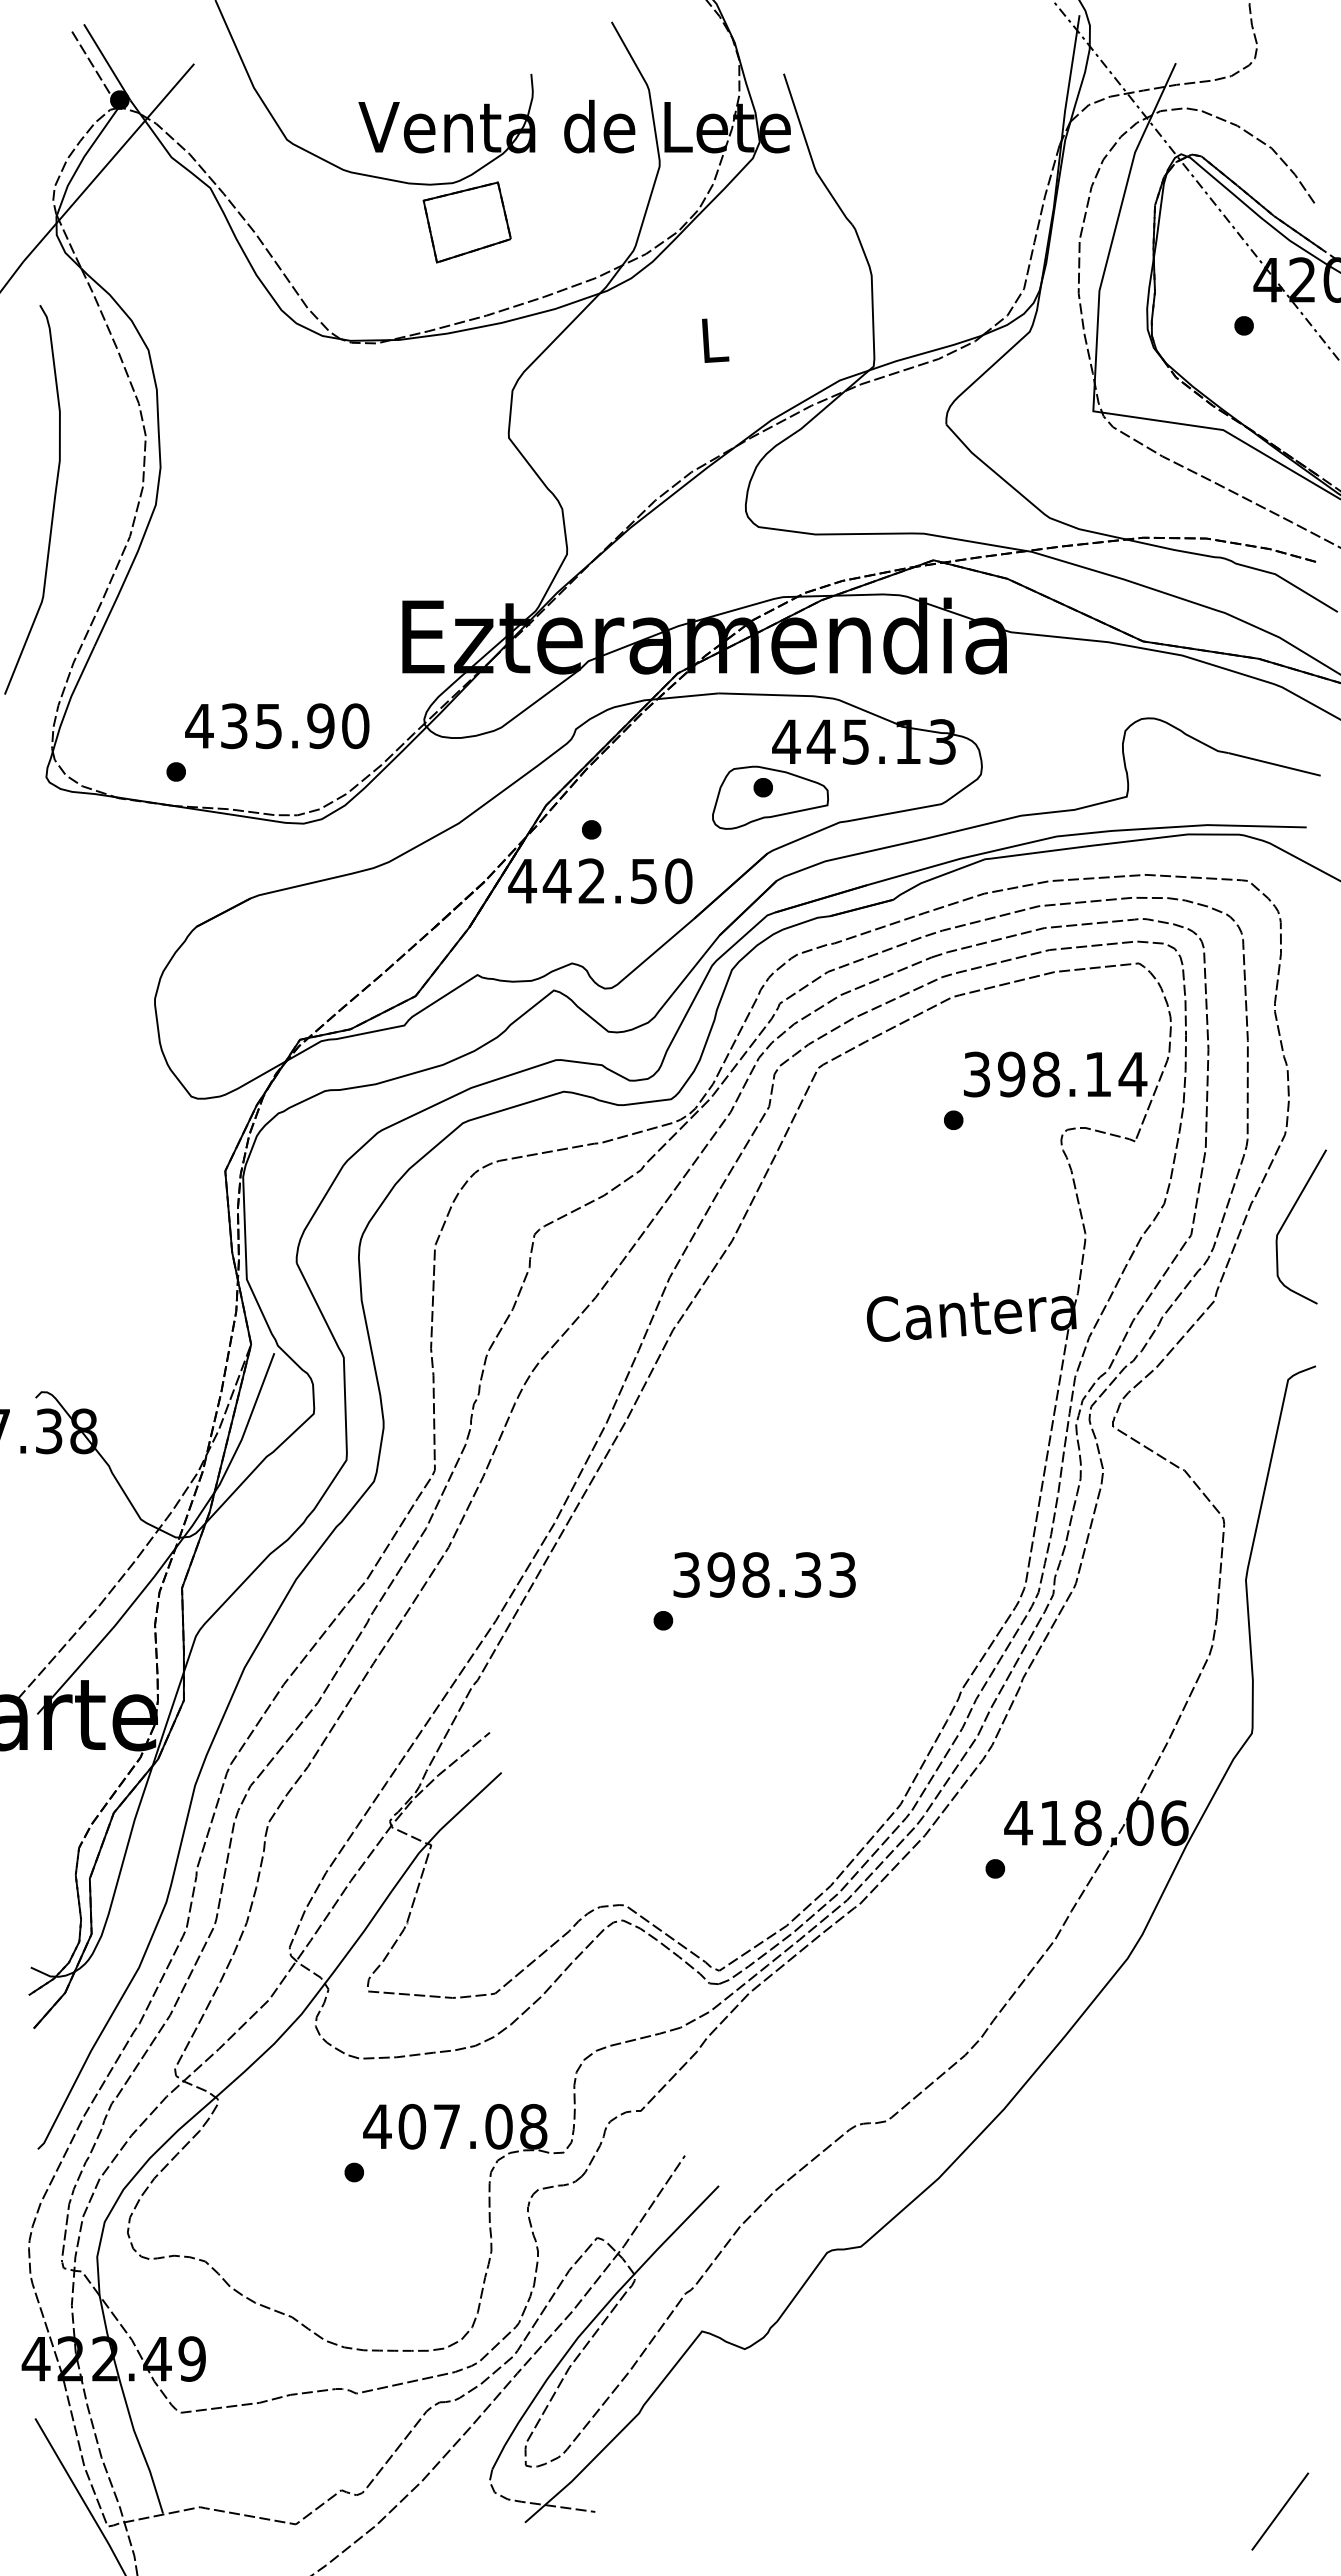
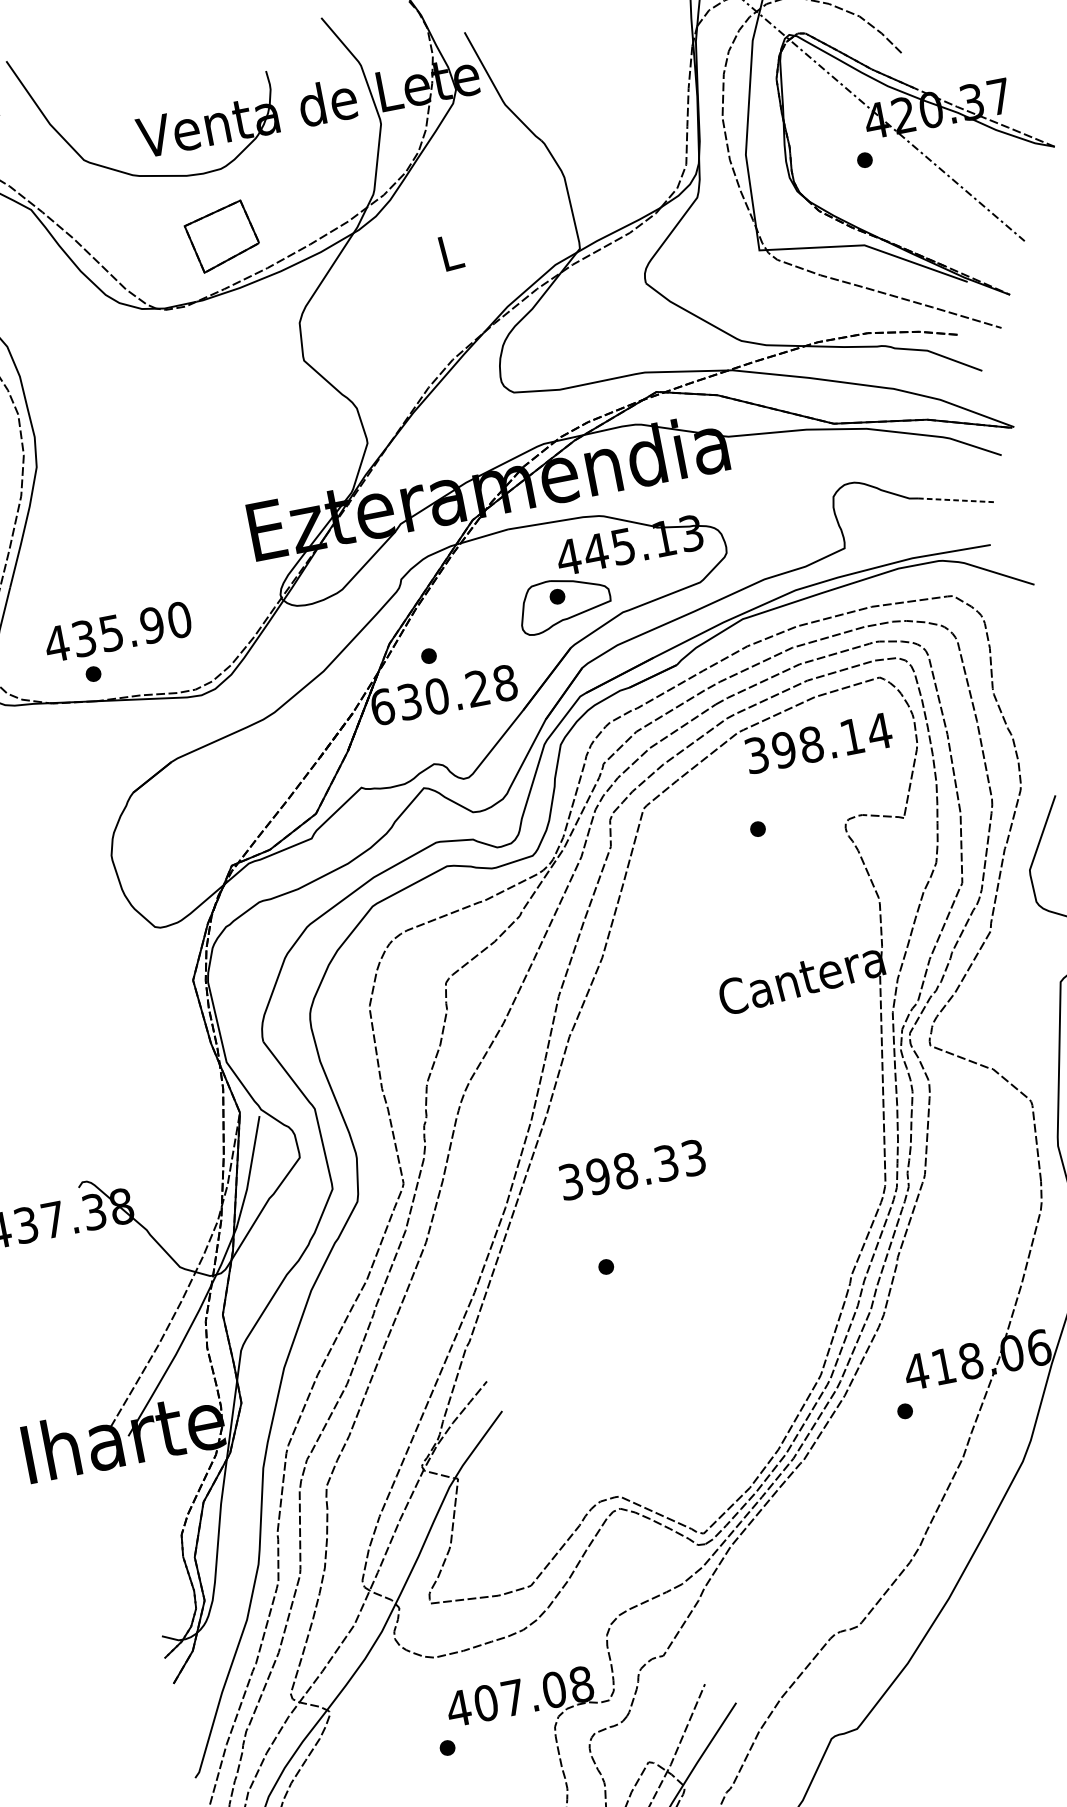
part: (466, 222) -> (221, 236), moved
text: (277, 726) -> (118, 632), moved
line: (1275, 764) -> (956, 500), solid -> dashed
text: (600, 881) -> (443, 695), 442.50 -> 630.28
text: (1055, 1074) -> (818, 743), moved
text: (764, 1574) -> (632, 1169), moved

